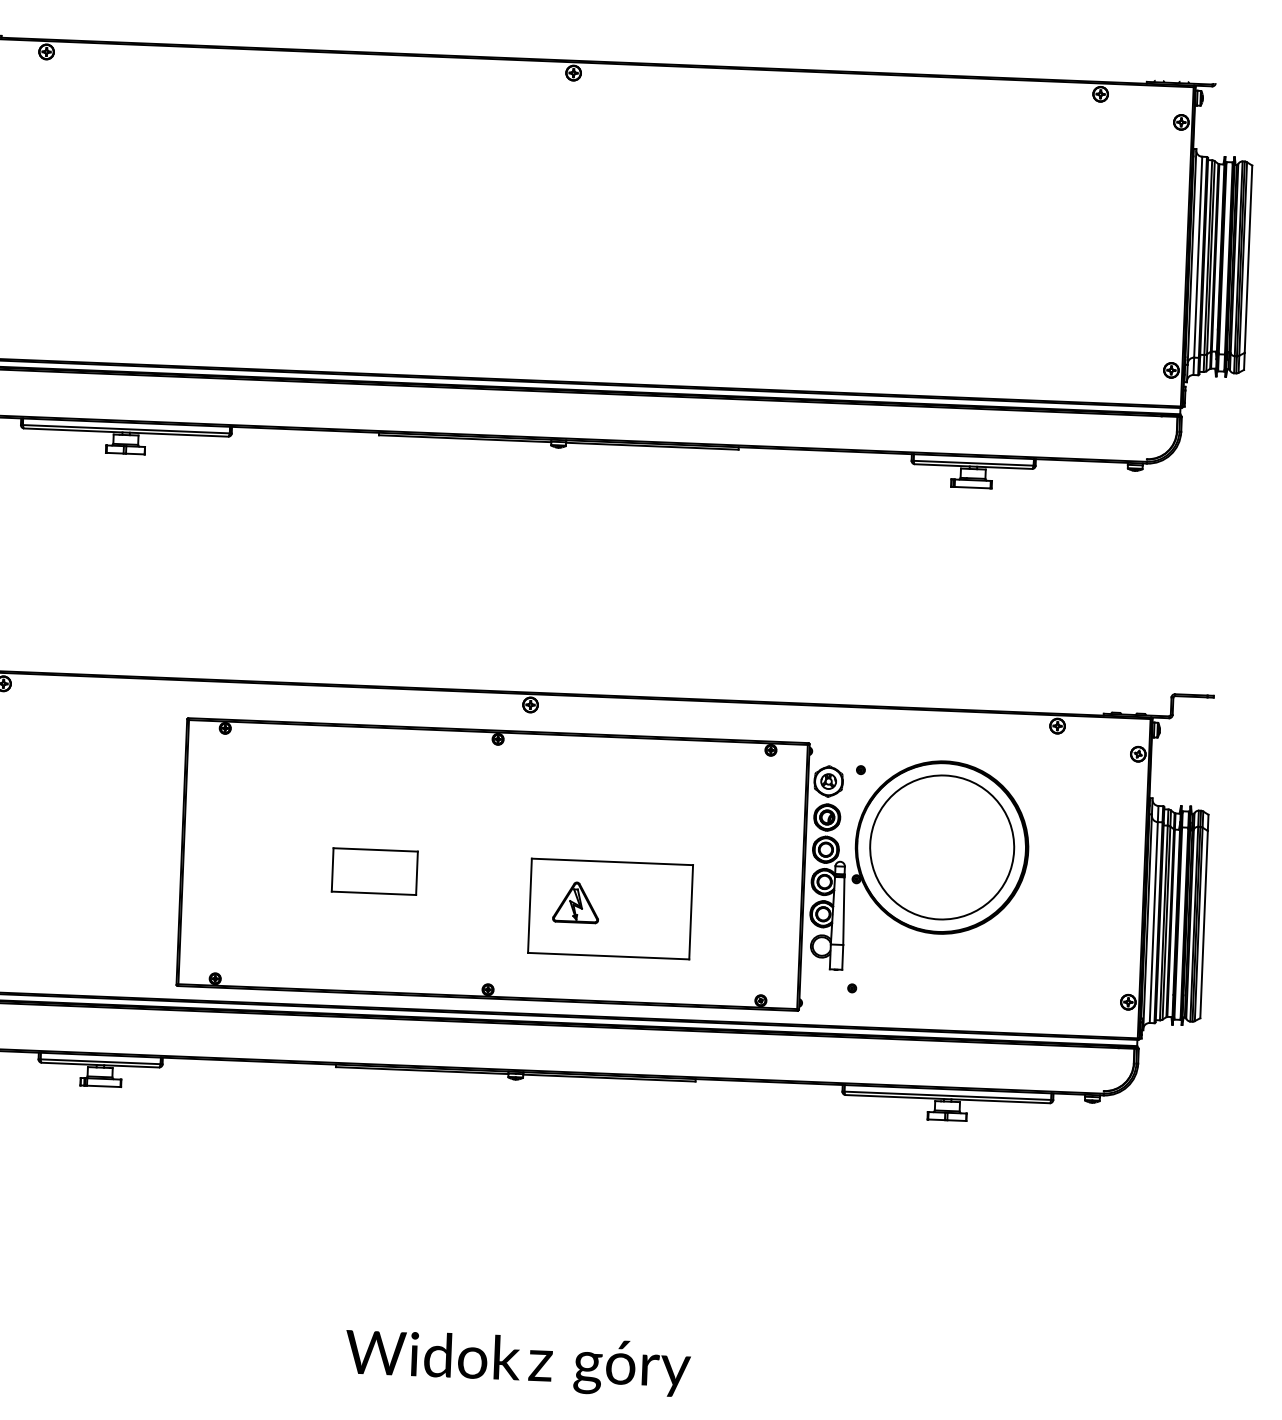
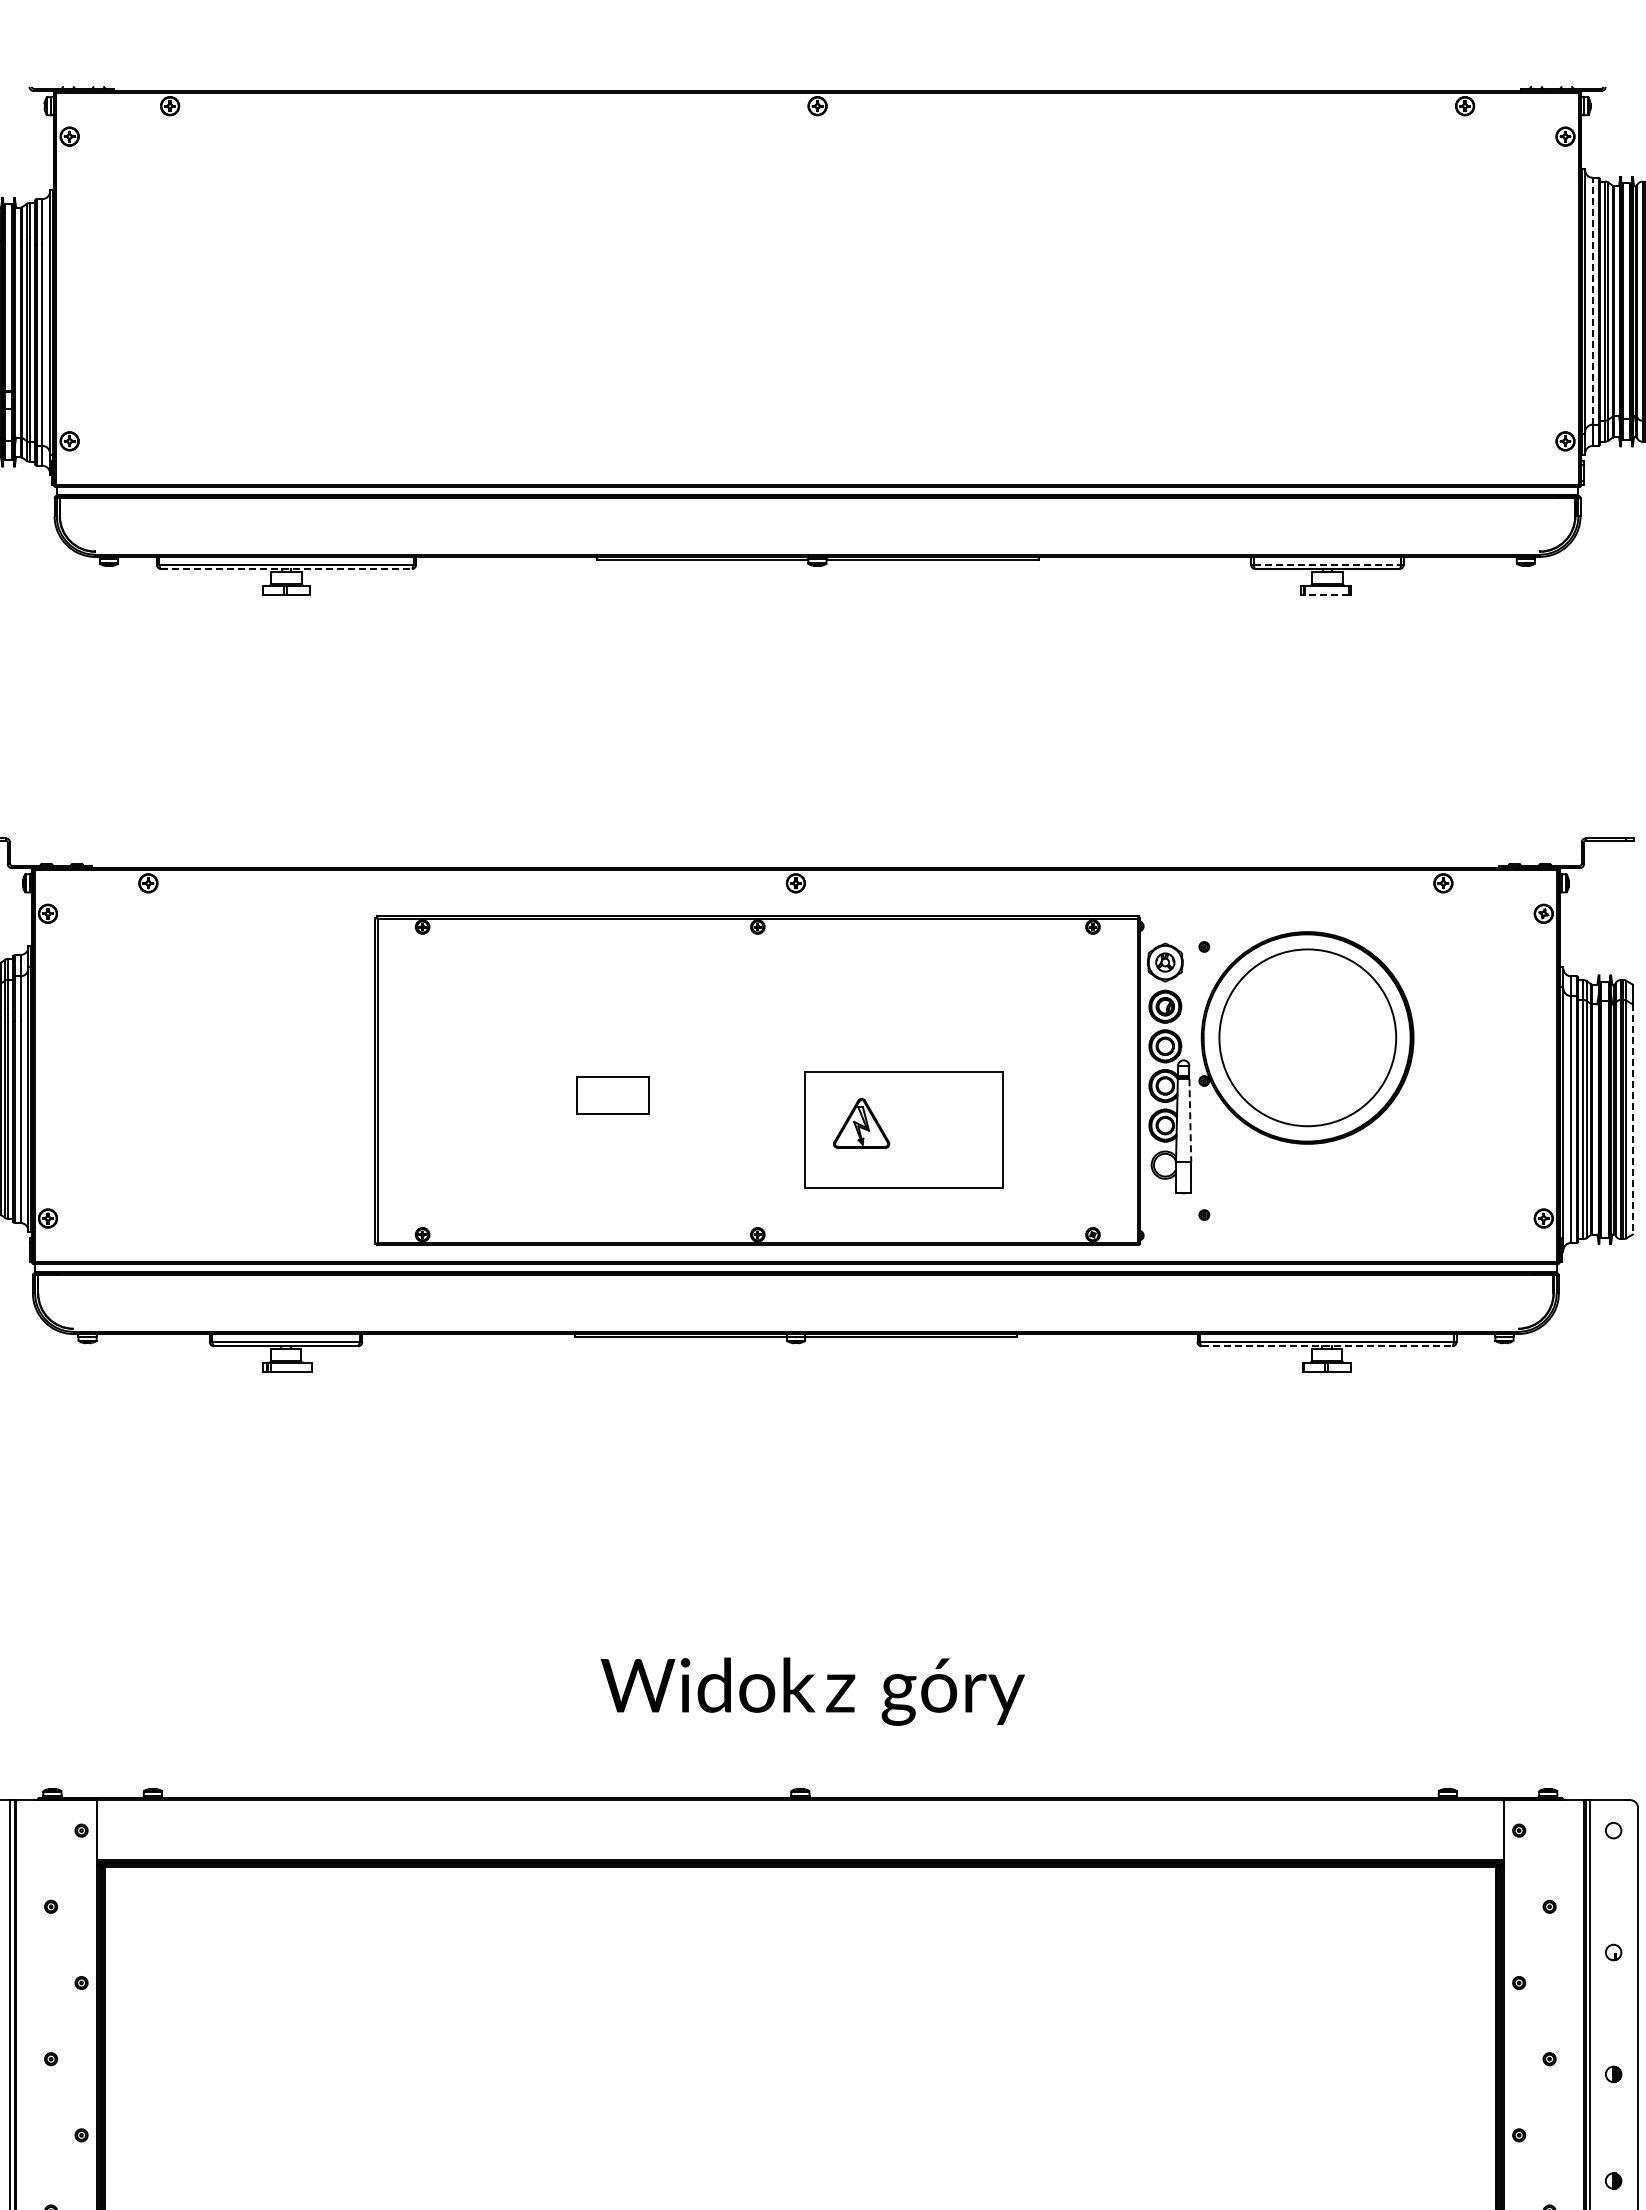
line: (1198, 256) -> (1592, 300), solid -> dashed
line: (126, 432) -> (286, 569), solid -> dashed
line: (973, 462) -> (1327, 564), solid -> dashed
line: (972, 488) -> (1327, 595), solid -> dashed
part: (374, 871) -> (612, 1095), size x0.7
line: (844, 910) -> (1190, 1120), solid -> dashed
line: (1203, 924) -> (1632, 1119), solid -> dashed
line: (948, 1099) -> (1327, 1346), solid -> dashed

